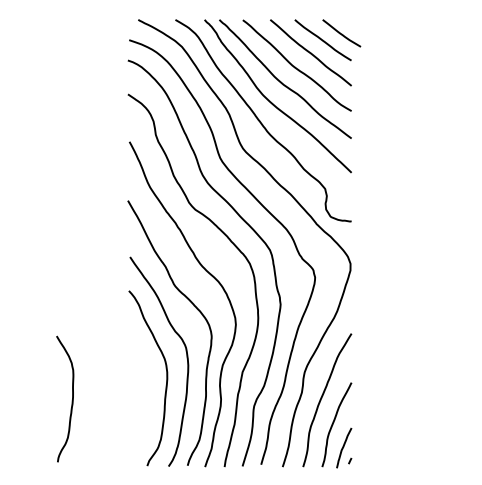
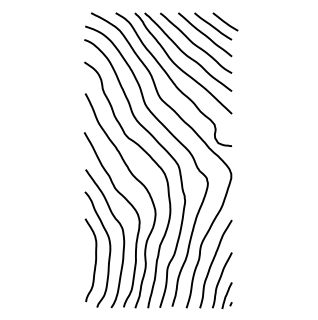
curve: (72, 399) -> (95, 260), moved

